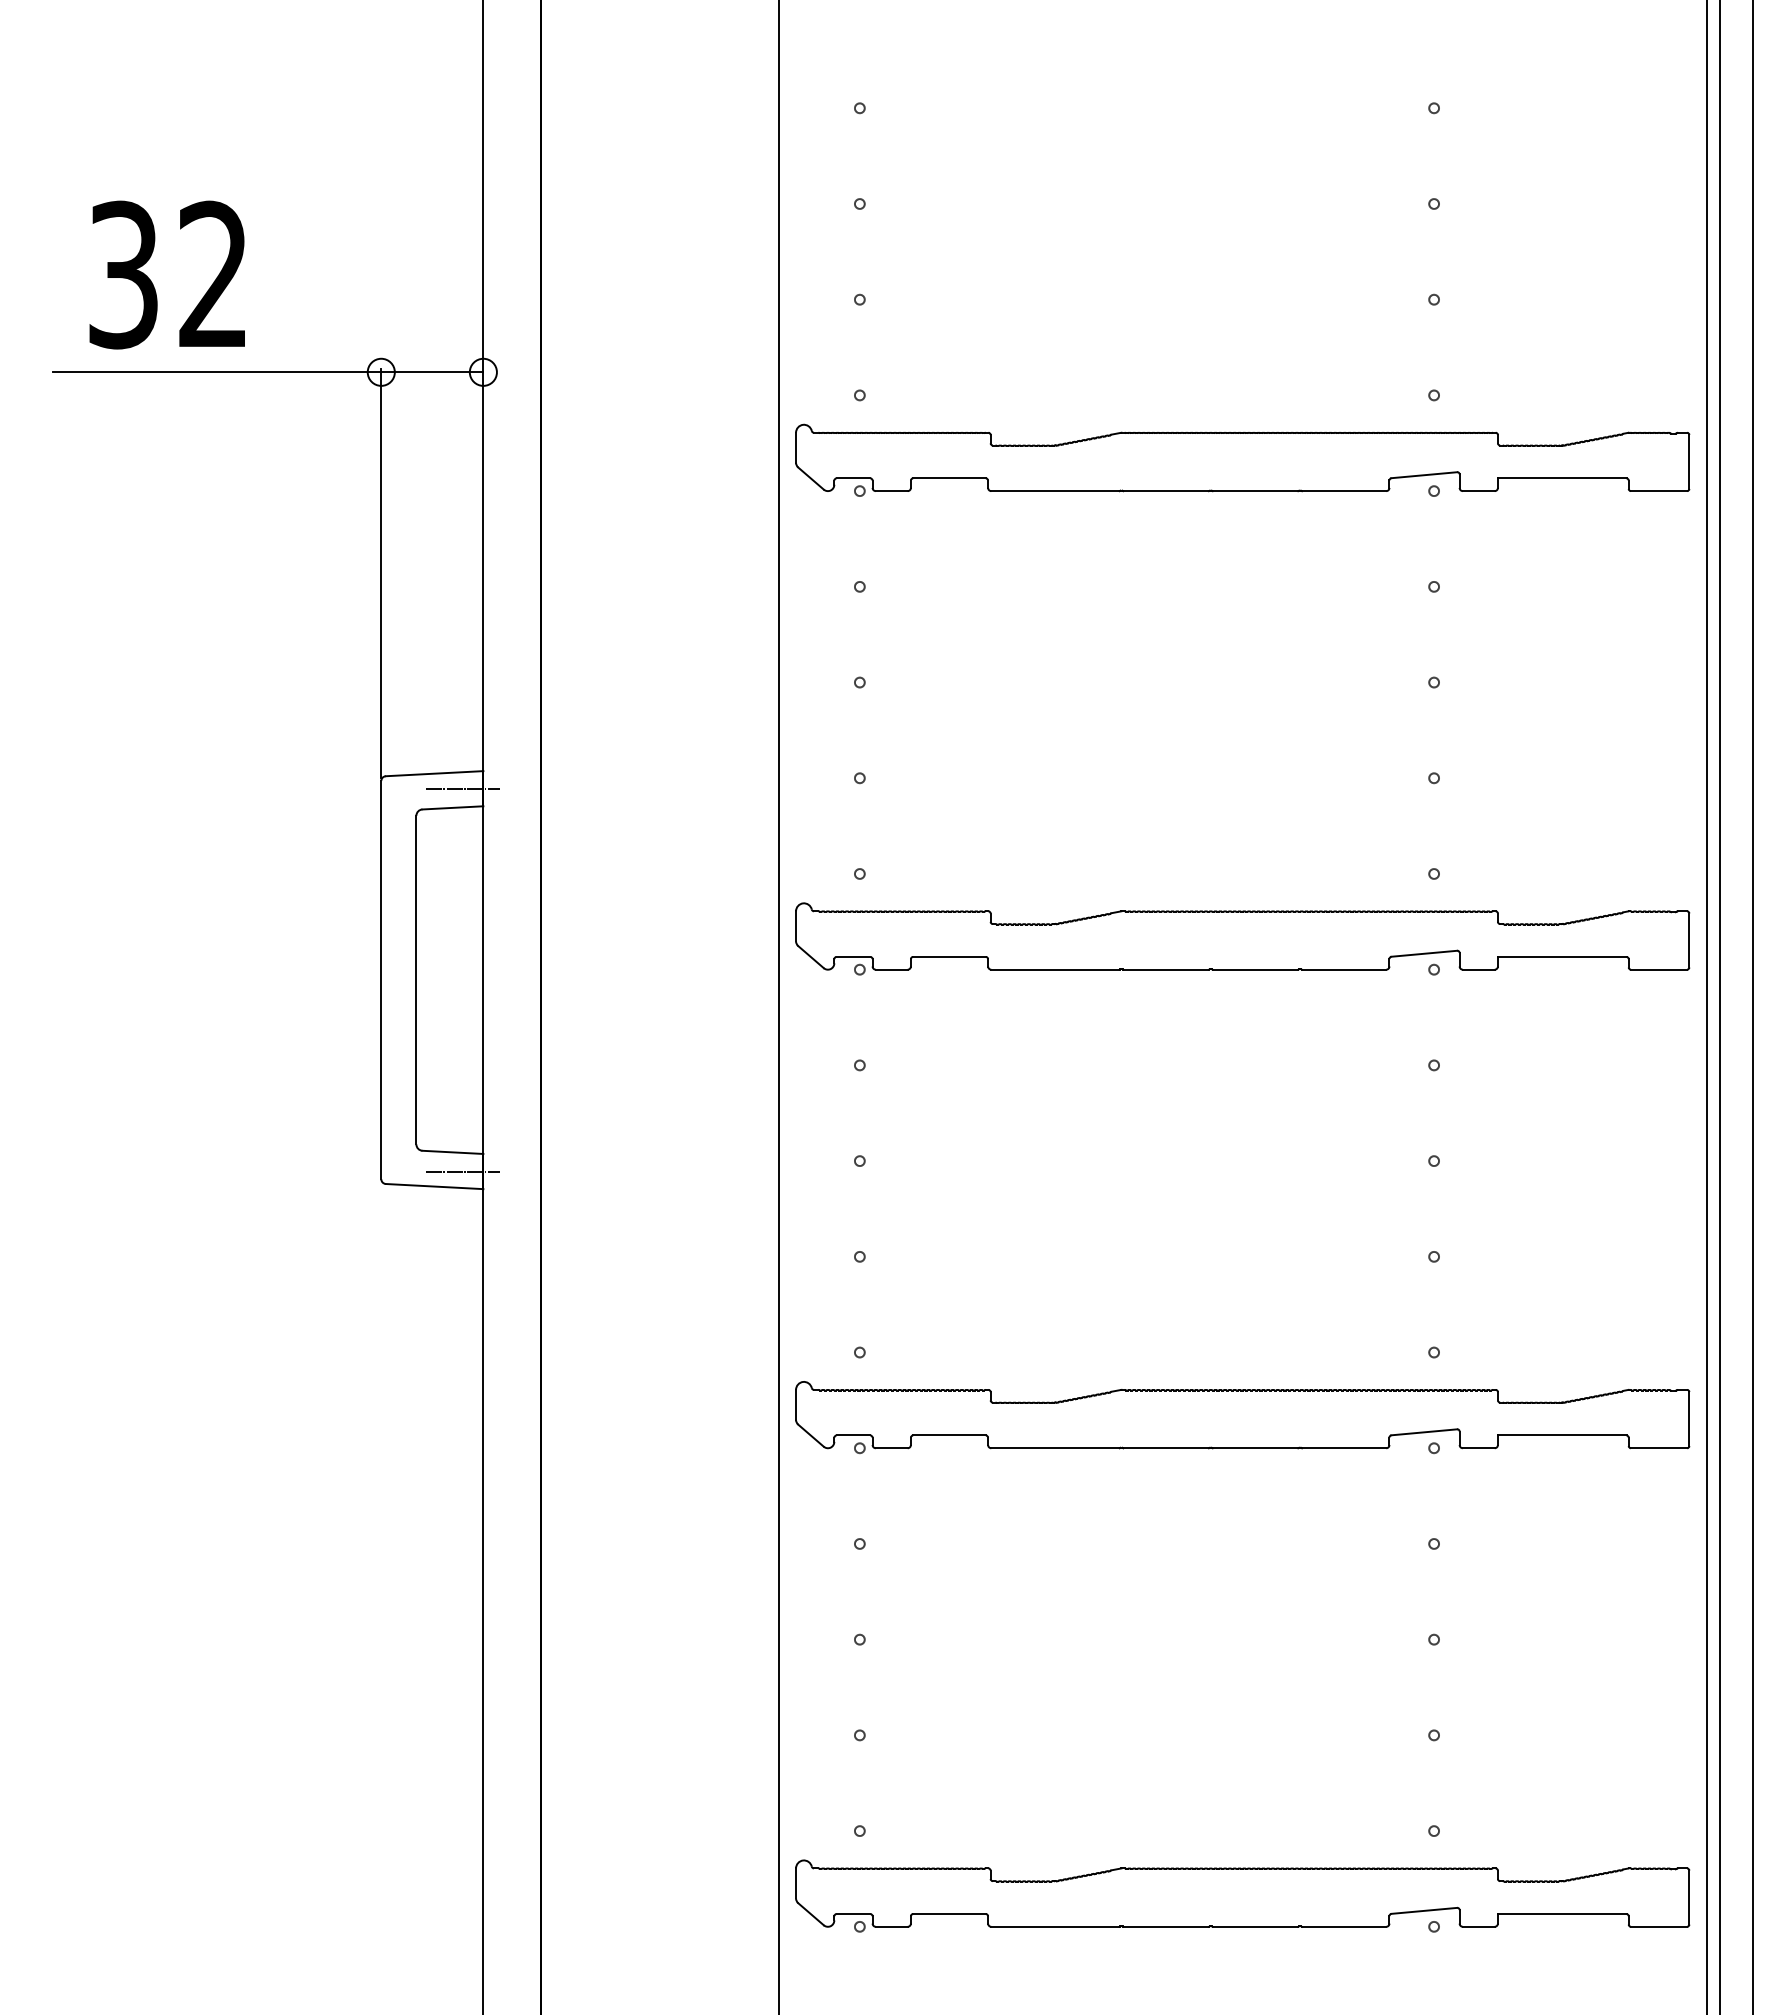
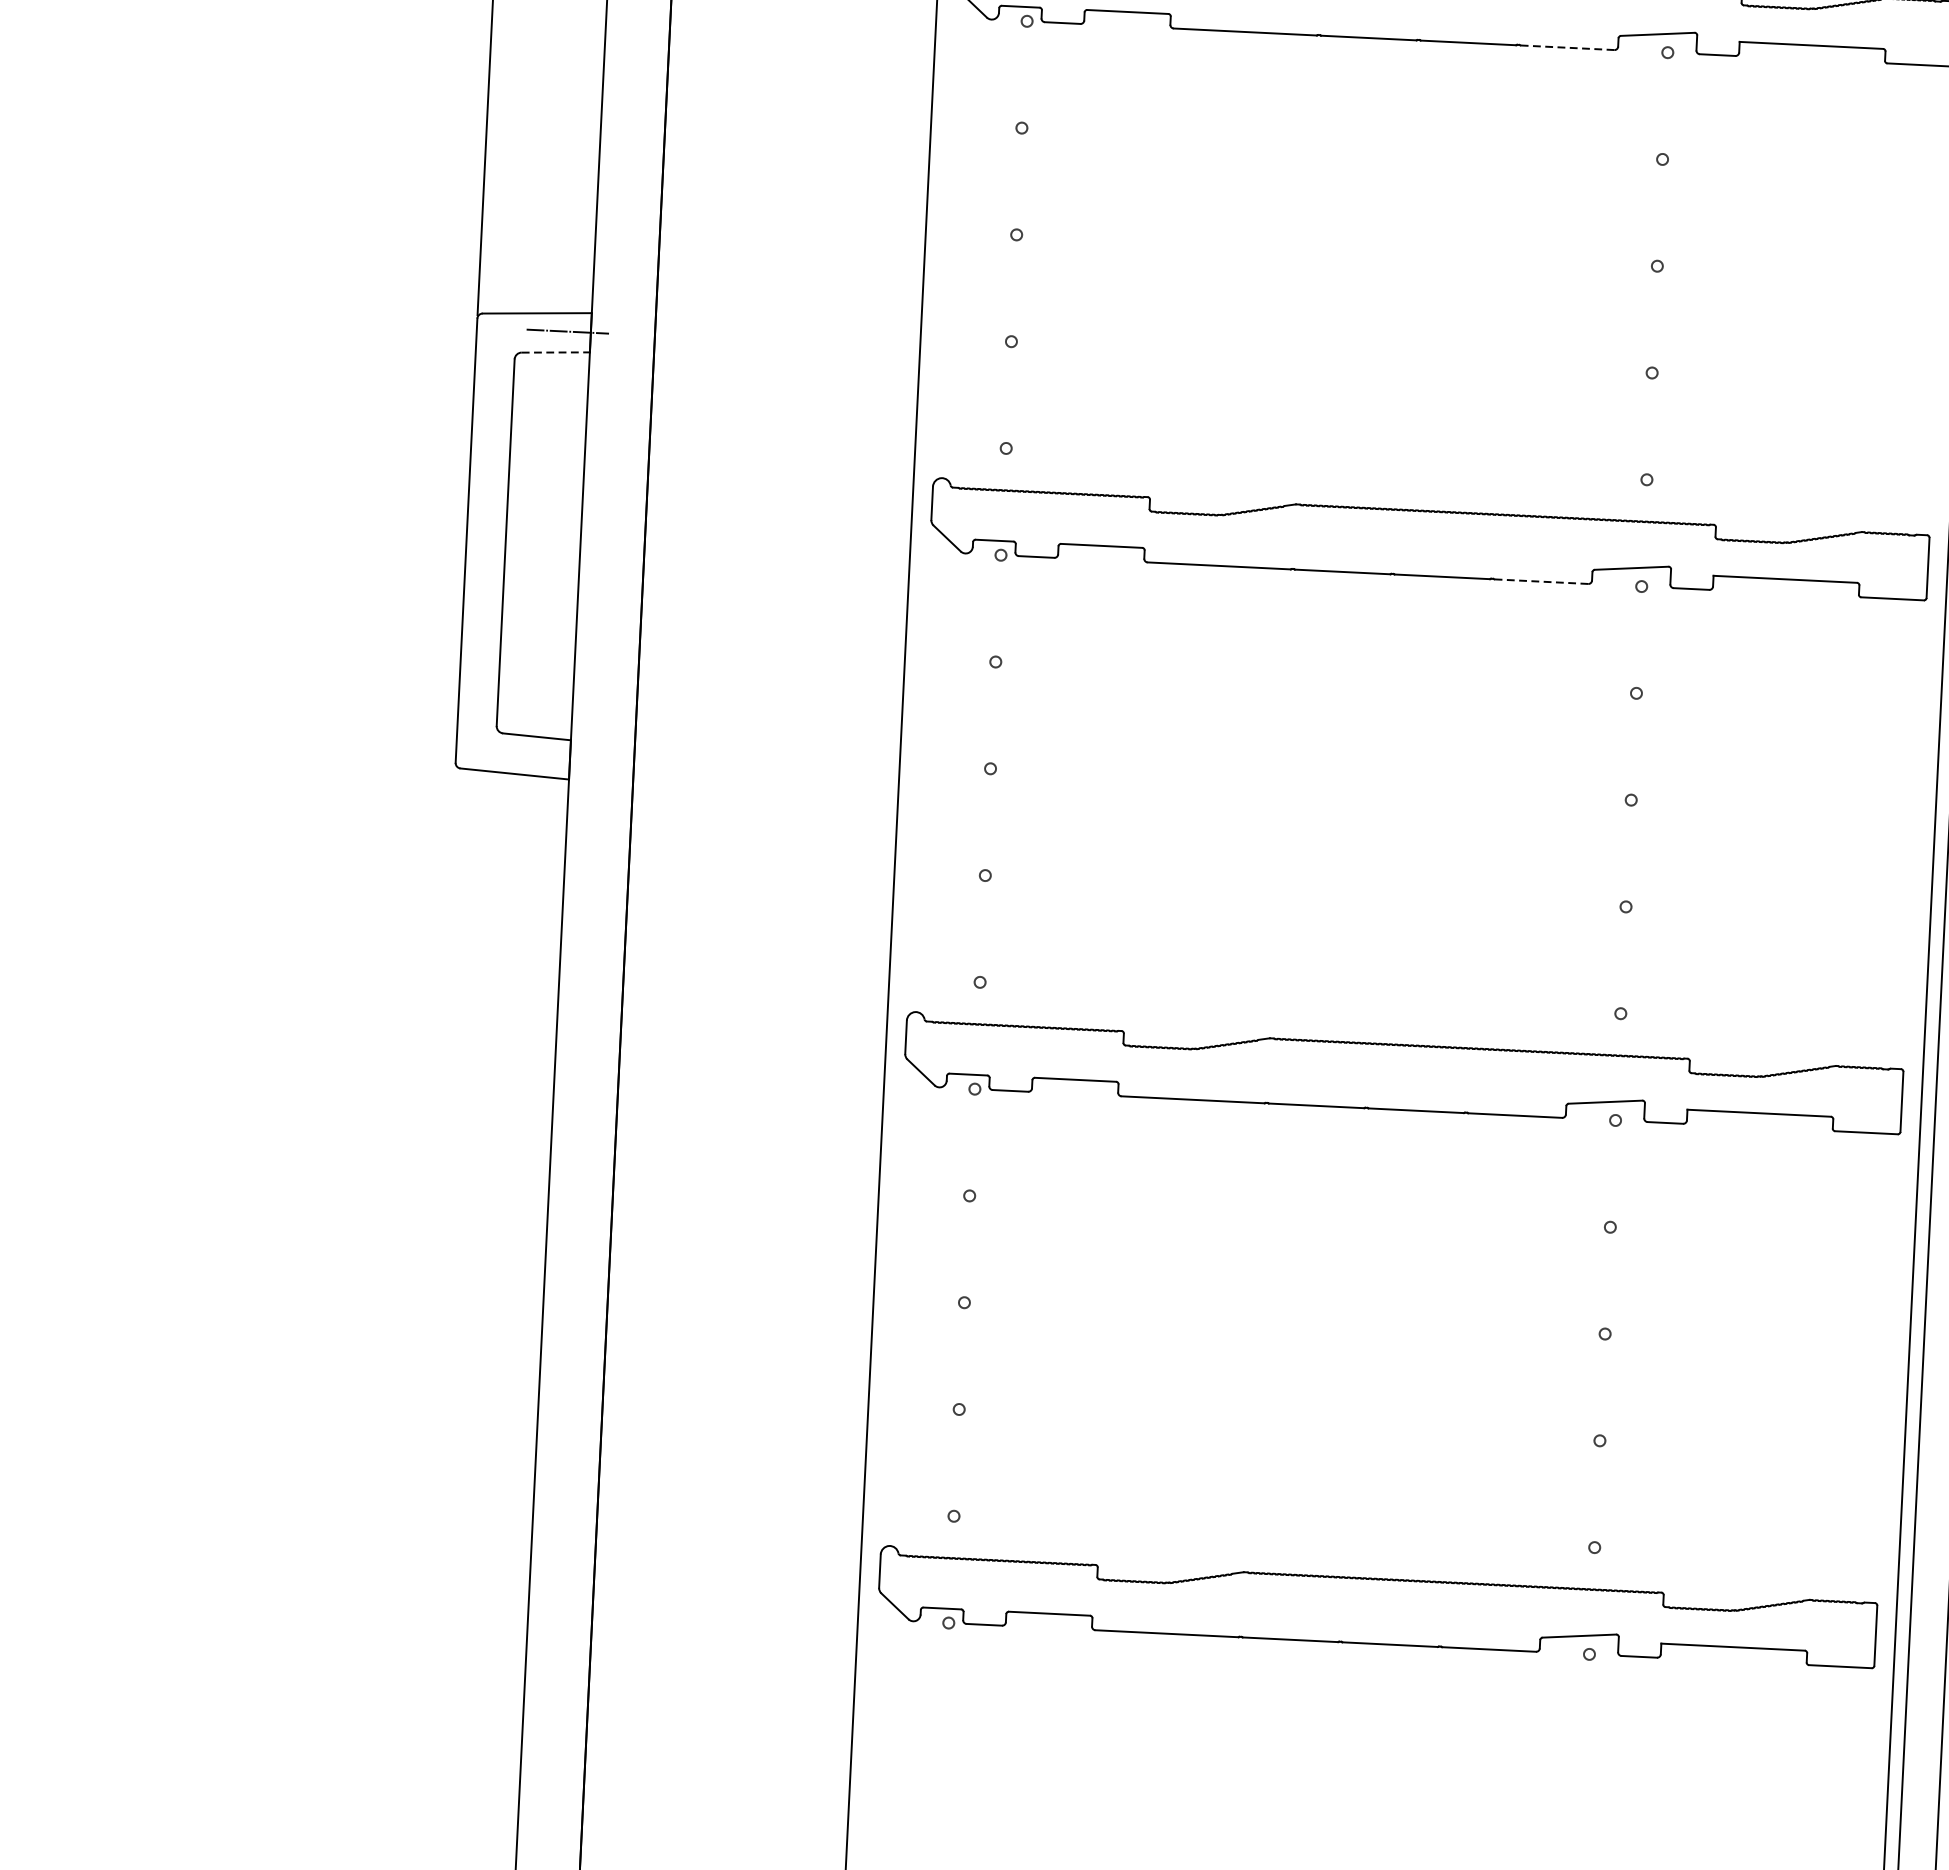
line: (1343, 491) -> (1566, 48), solid -> dashed
line: (452, 807) -> (555, 352), solid -> dashed
line: (1343, 969) -> (1540, 581), solid -> dashed
line: (462, 1171) -> (546, 758), removed

